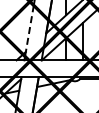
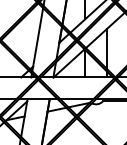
line: (29, 30) -> (37, 39), dashed -> solid

